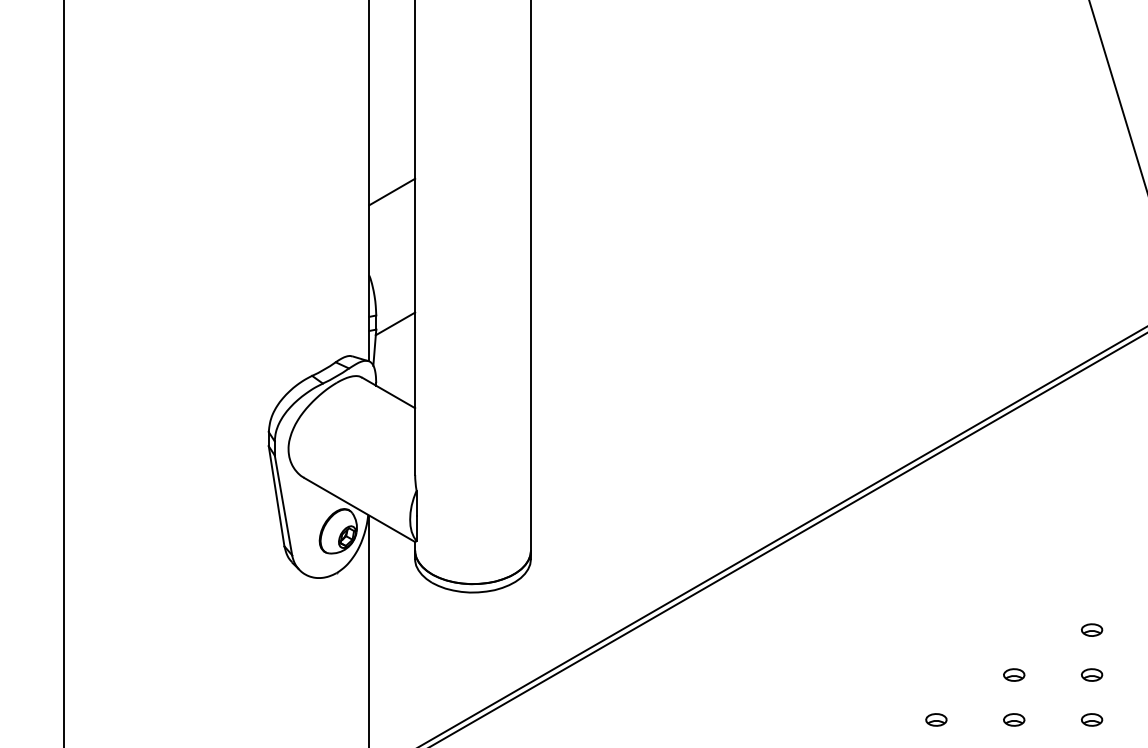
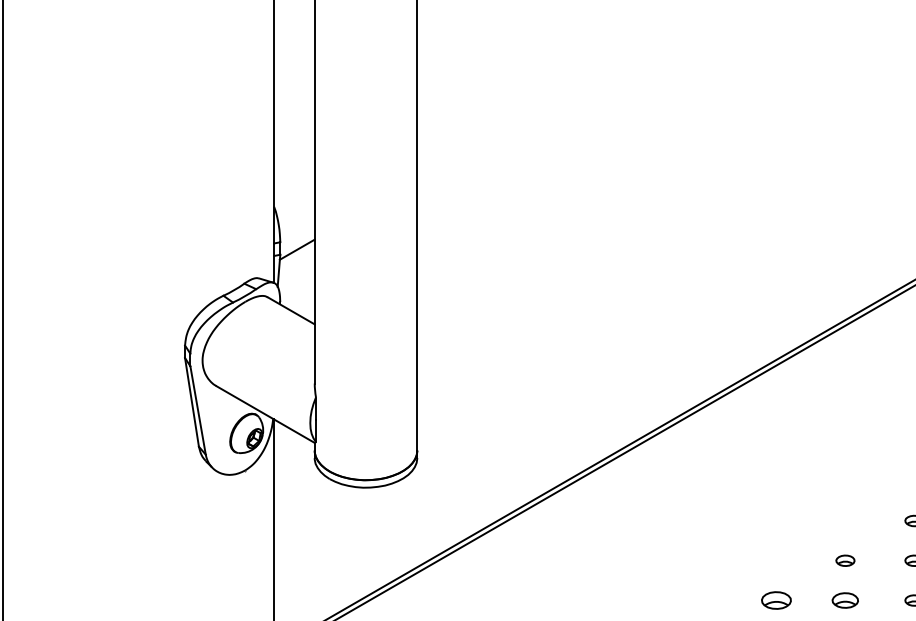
line: (392, 191) -> (294, 132), removed
part: (936, 719) -> (776, 600), size x1.6
part: (1014, 719) -> (845, 600), size x1.4

